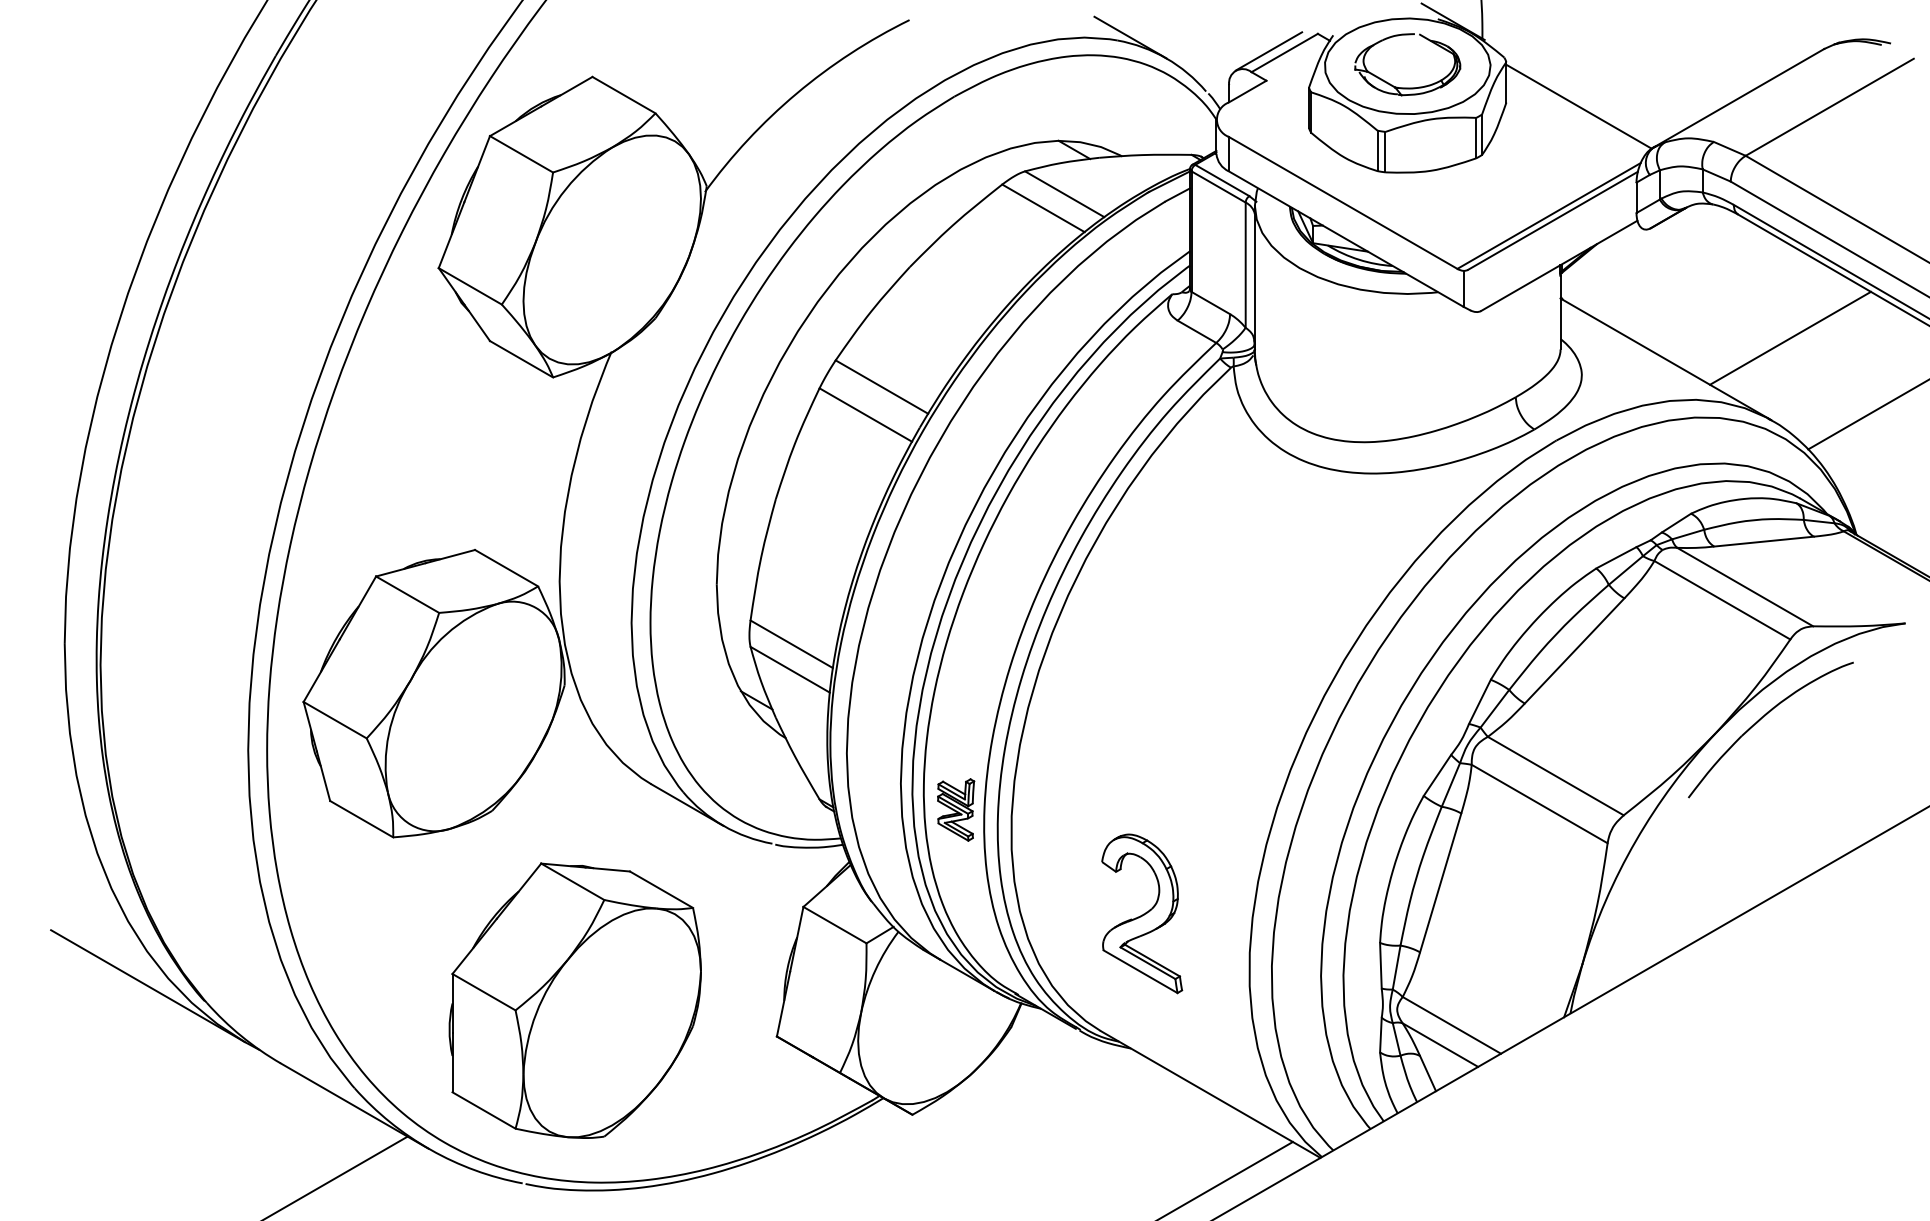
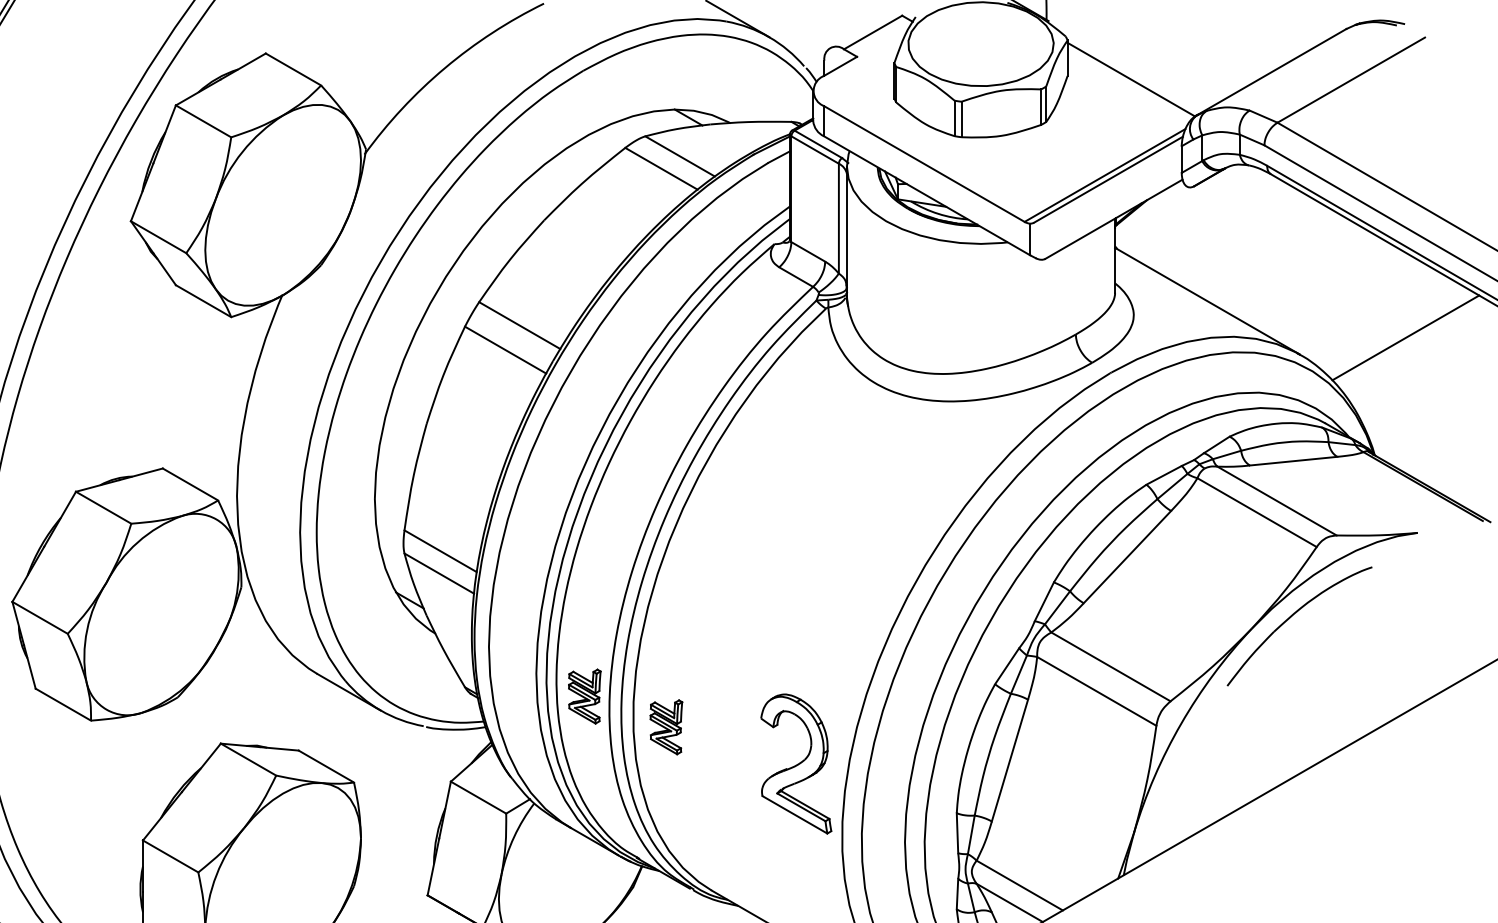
line: (1268, 51) -> (858, 31), removed
part: (1407, 87) -> (980, 62), removed
line: (1790, 337) -> (1316, 282), removed
part: (1049, 844) -> (666, 726), added
part: (1142, 913) -> (796, 763), moved

